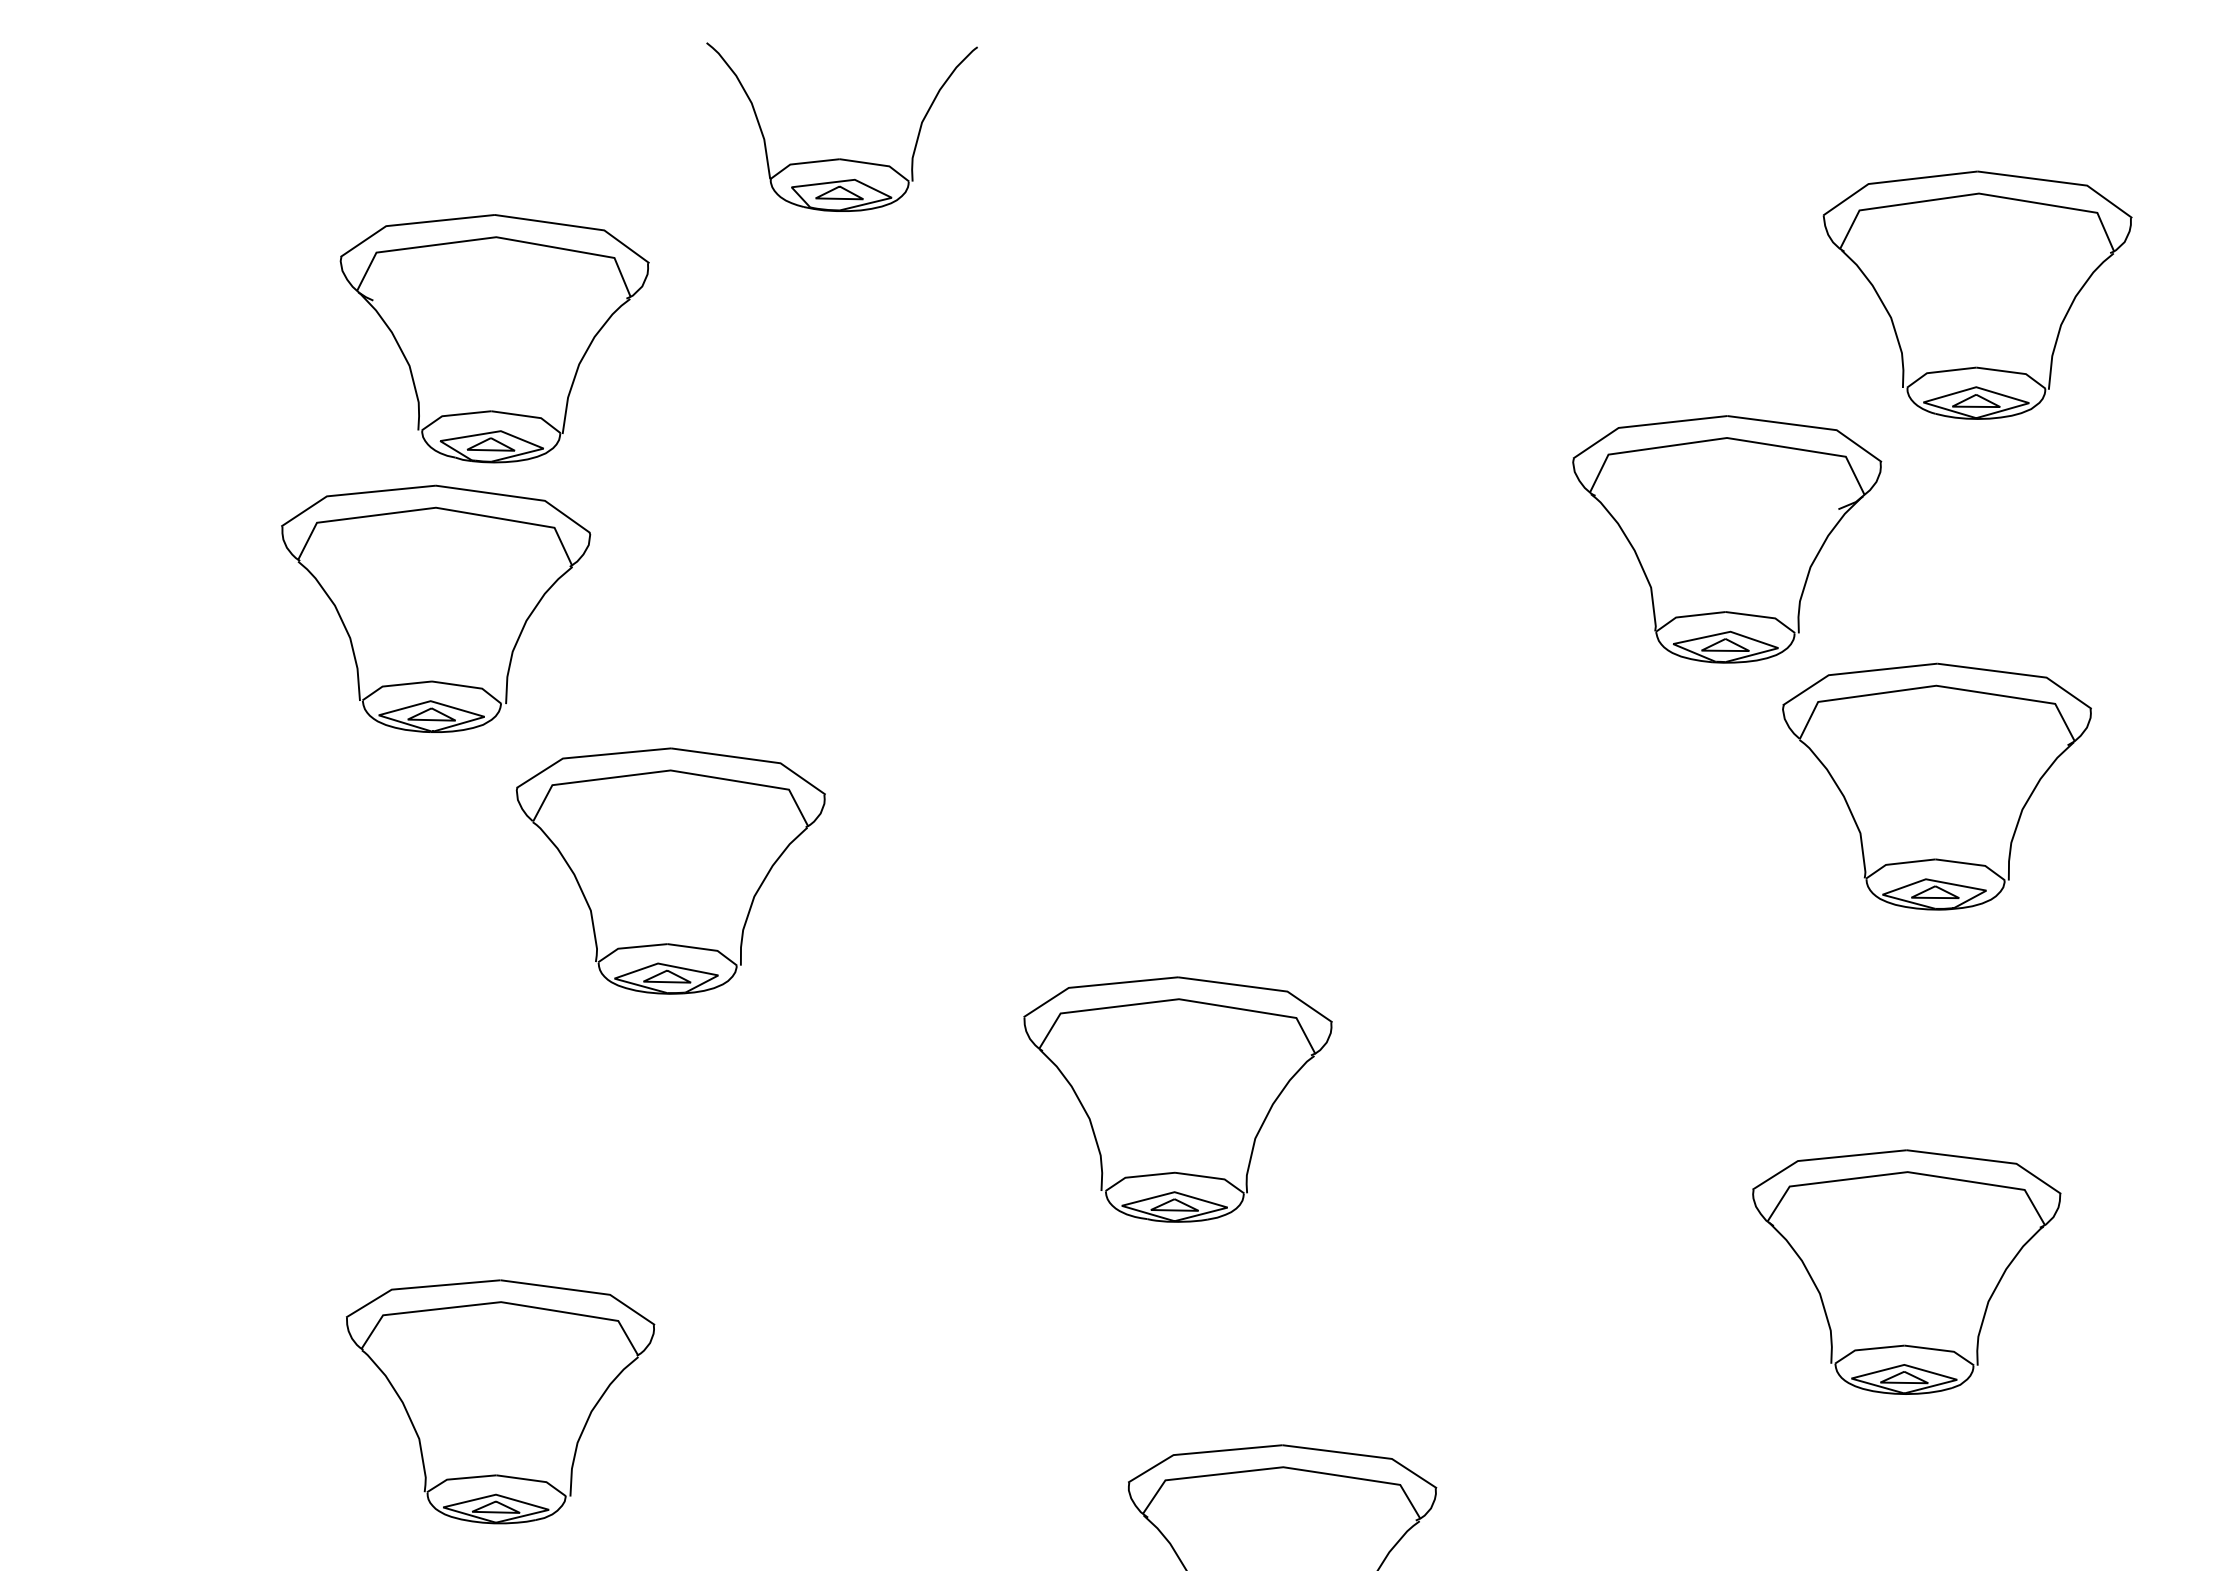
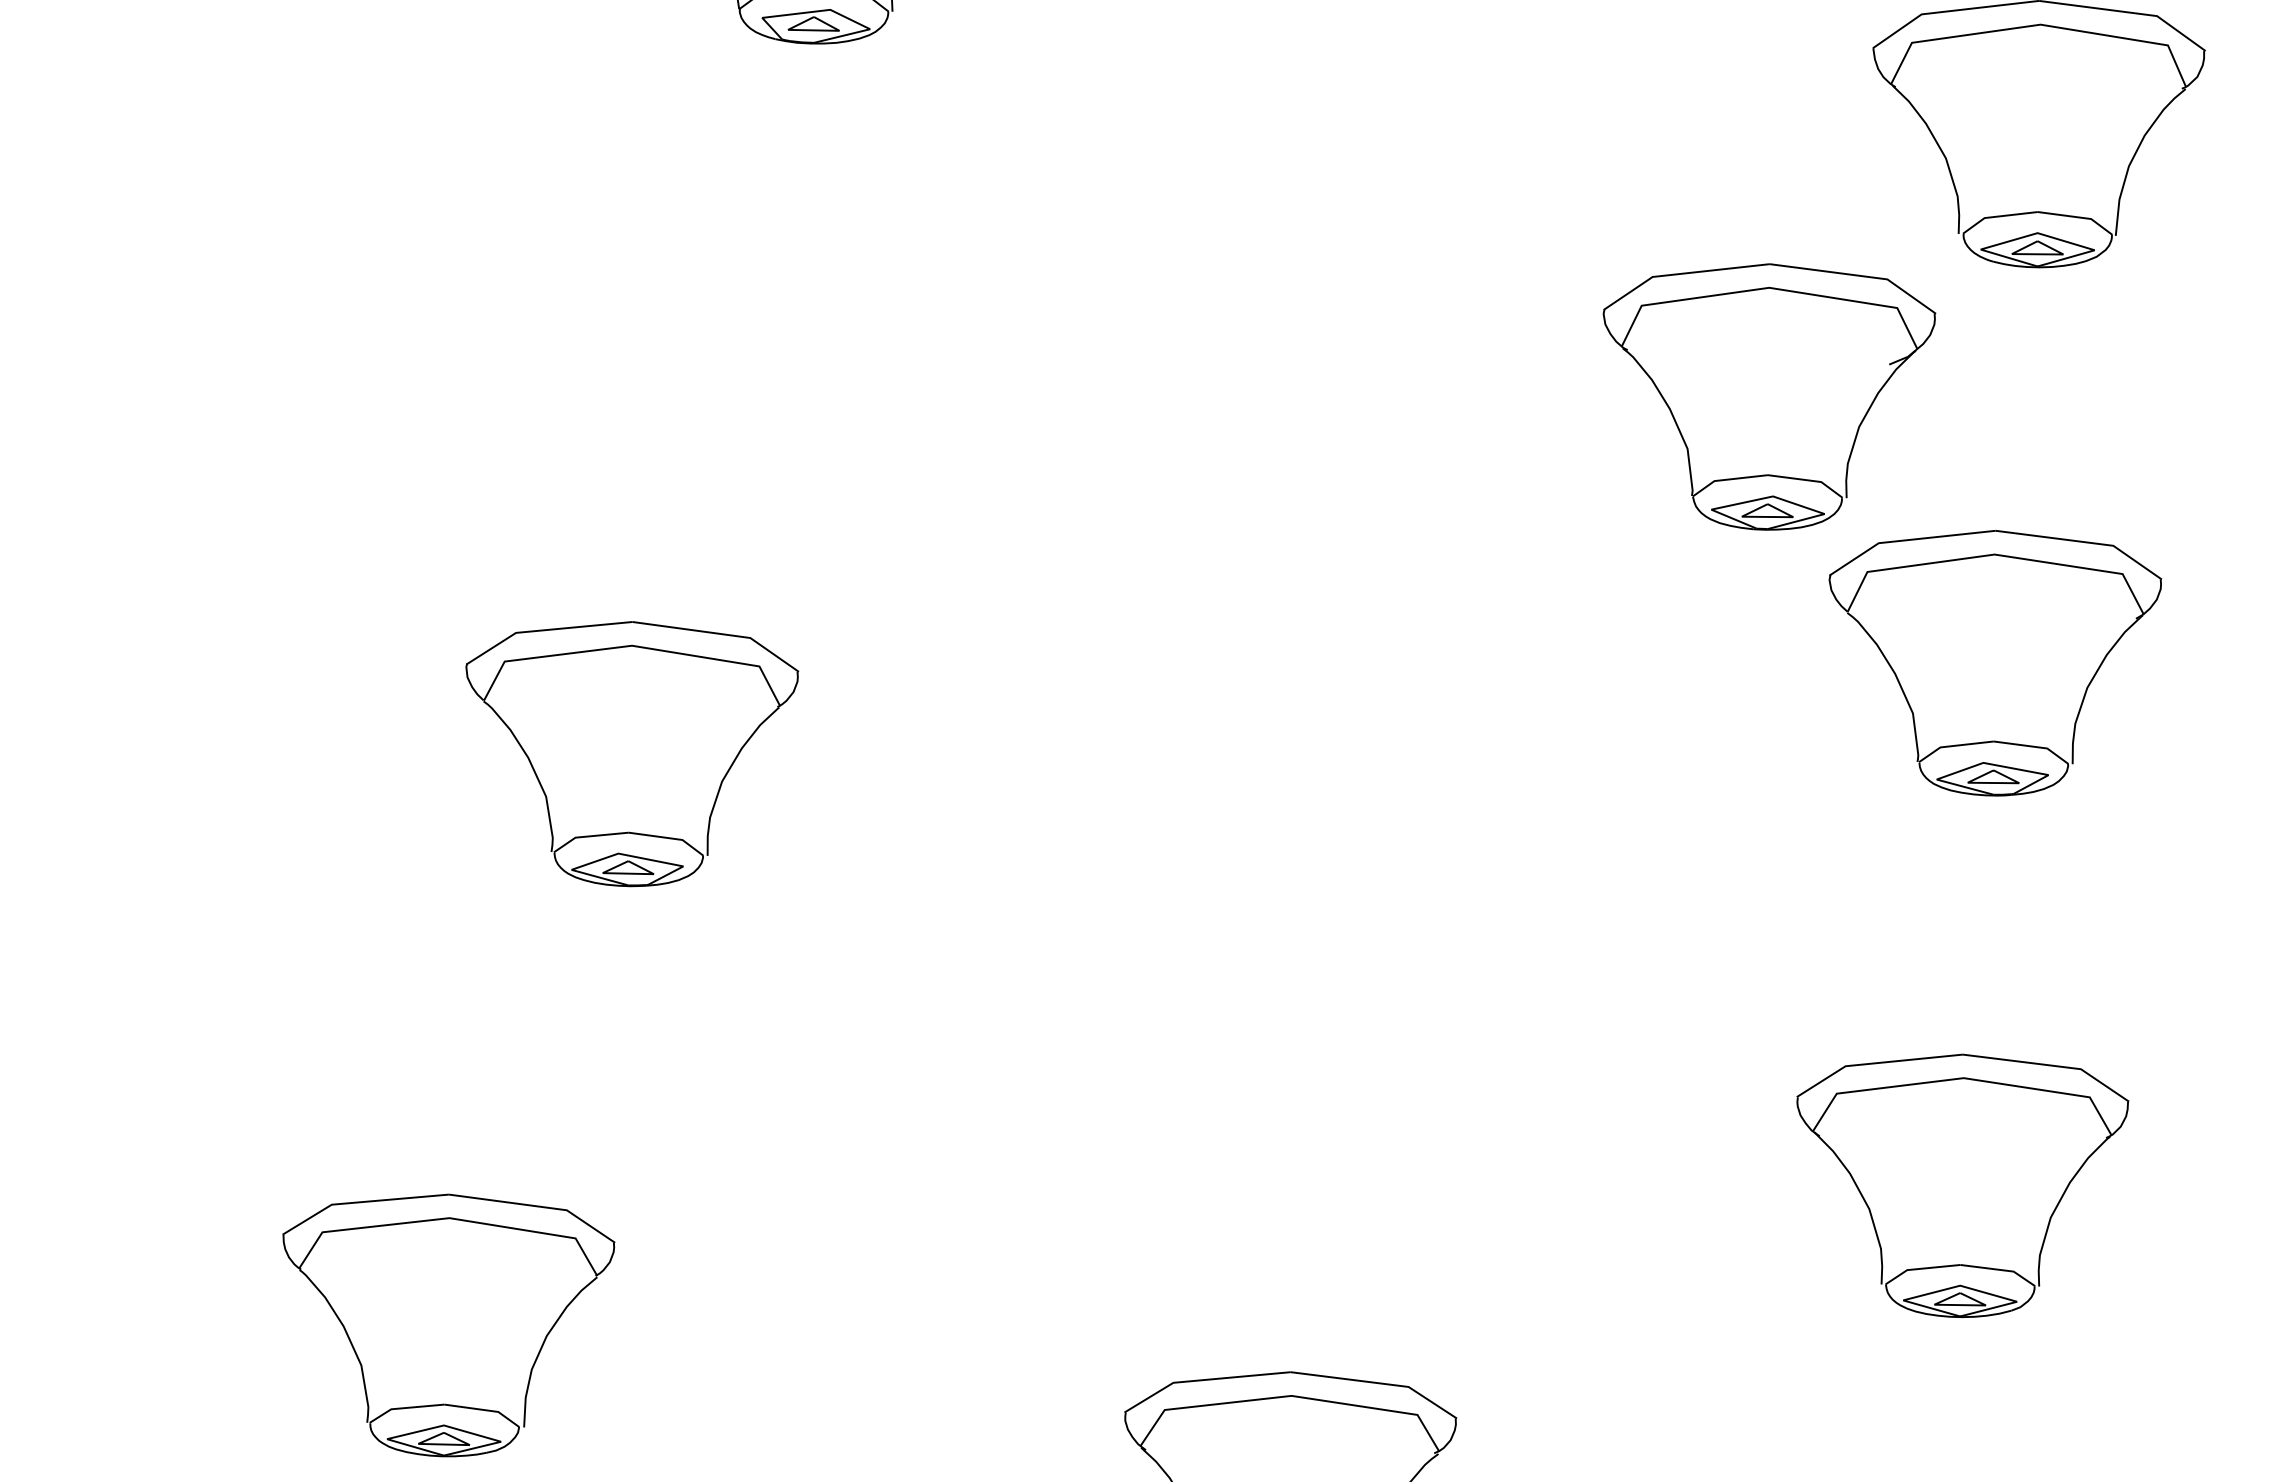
part: (494, 410) -> (442, 258), removed
part: (433, 680) -> (376, 548), removed
part: (1175, 1171) -> (1175, 1077), removed

